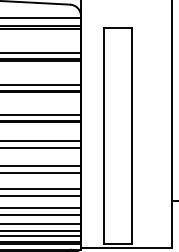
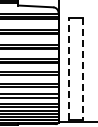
line: (104, 136) -> (69, 69), solid -> dashed
line: (131, 136) -> (82, 69), solid -> dashed

